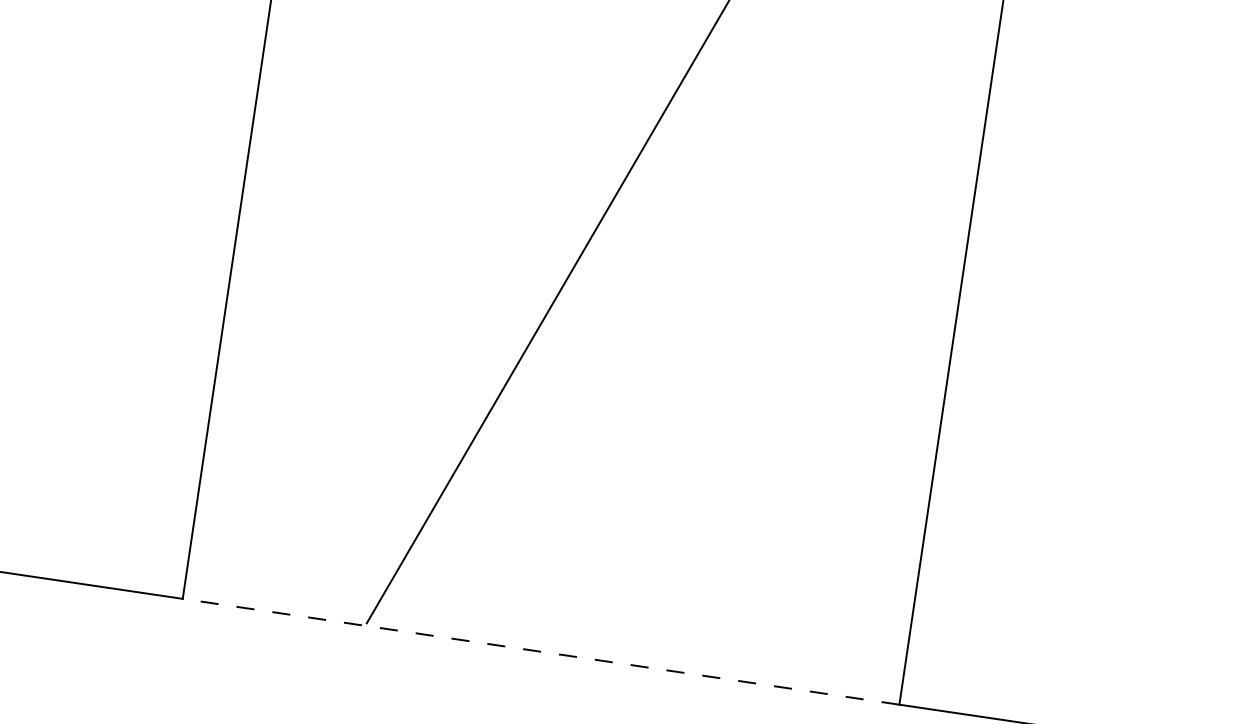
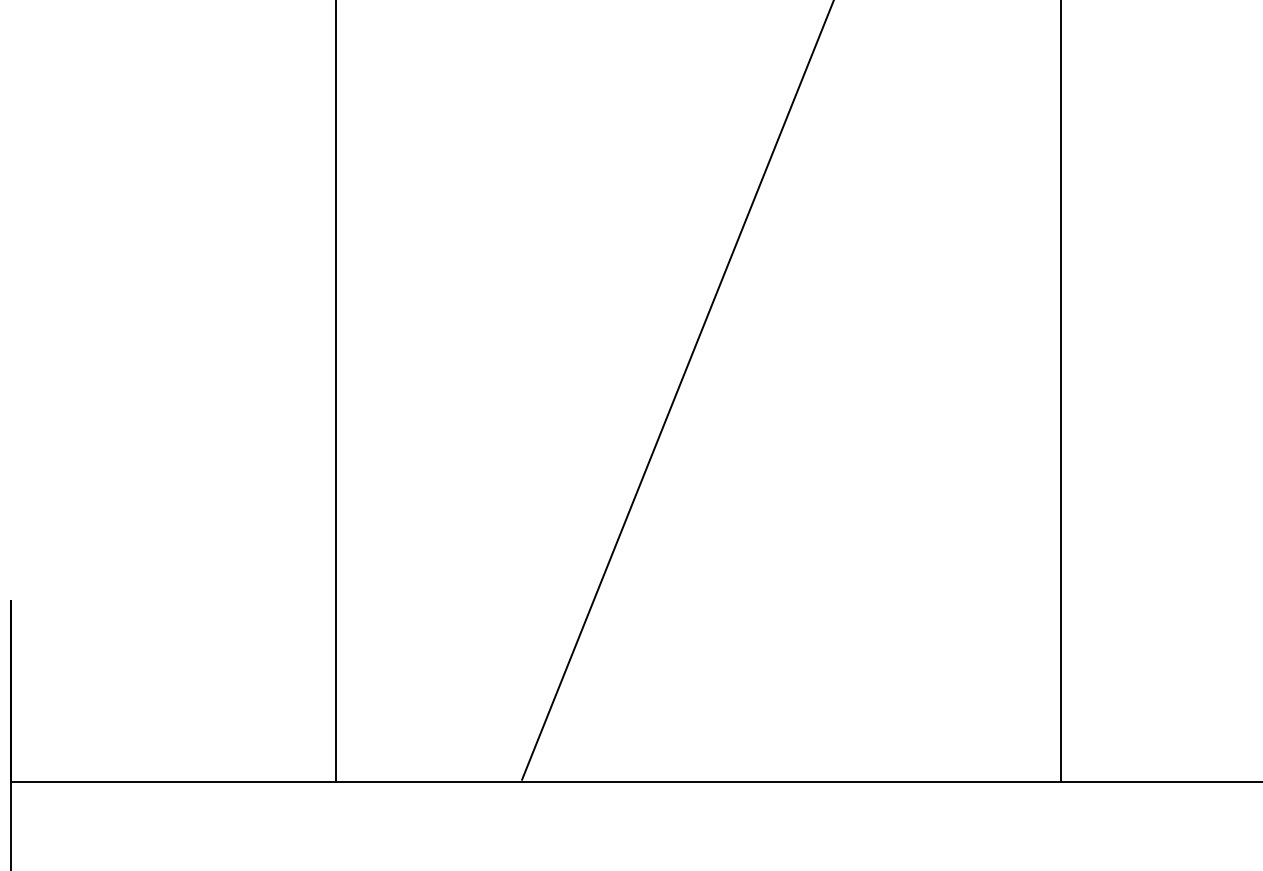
line: (540, 651) -> (698, 782), dashed -> solid

